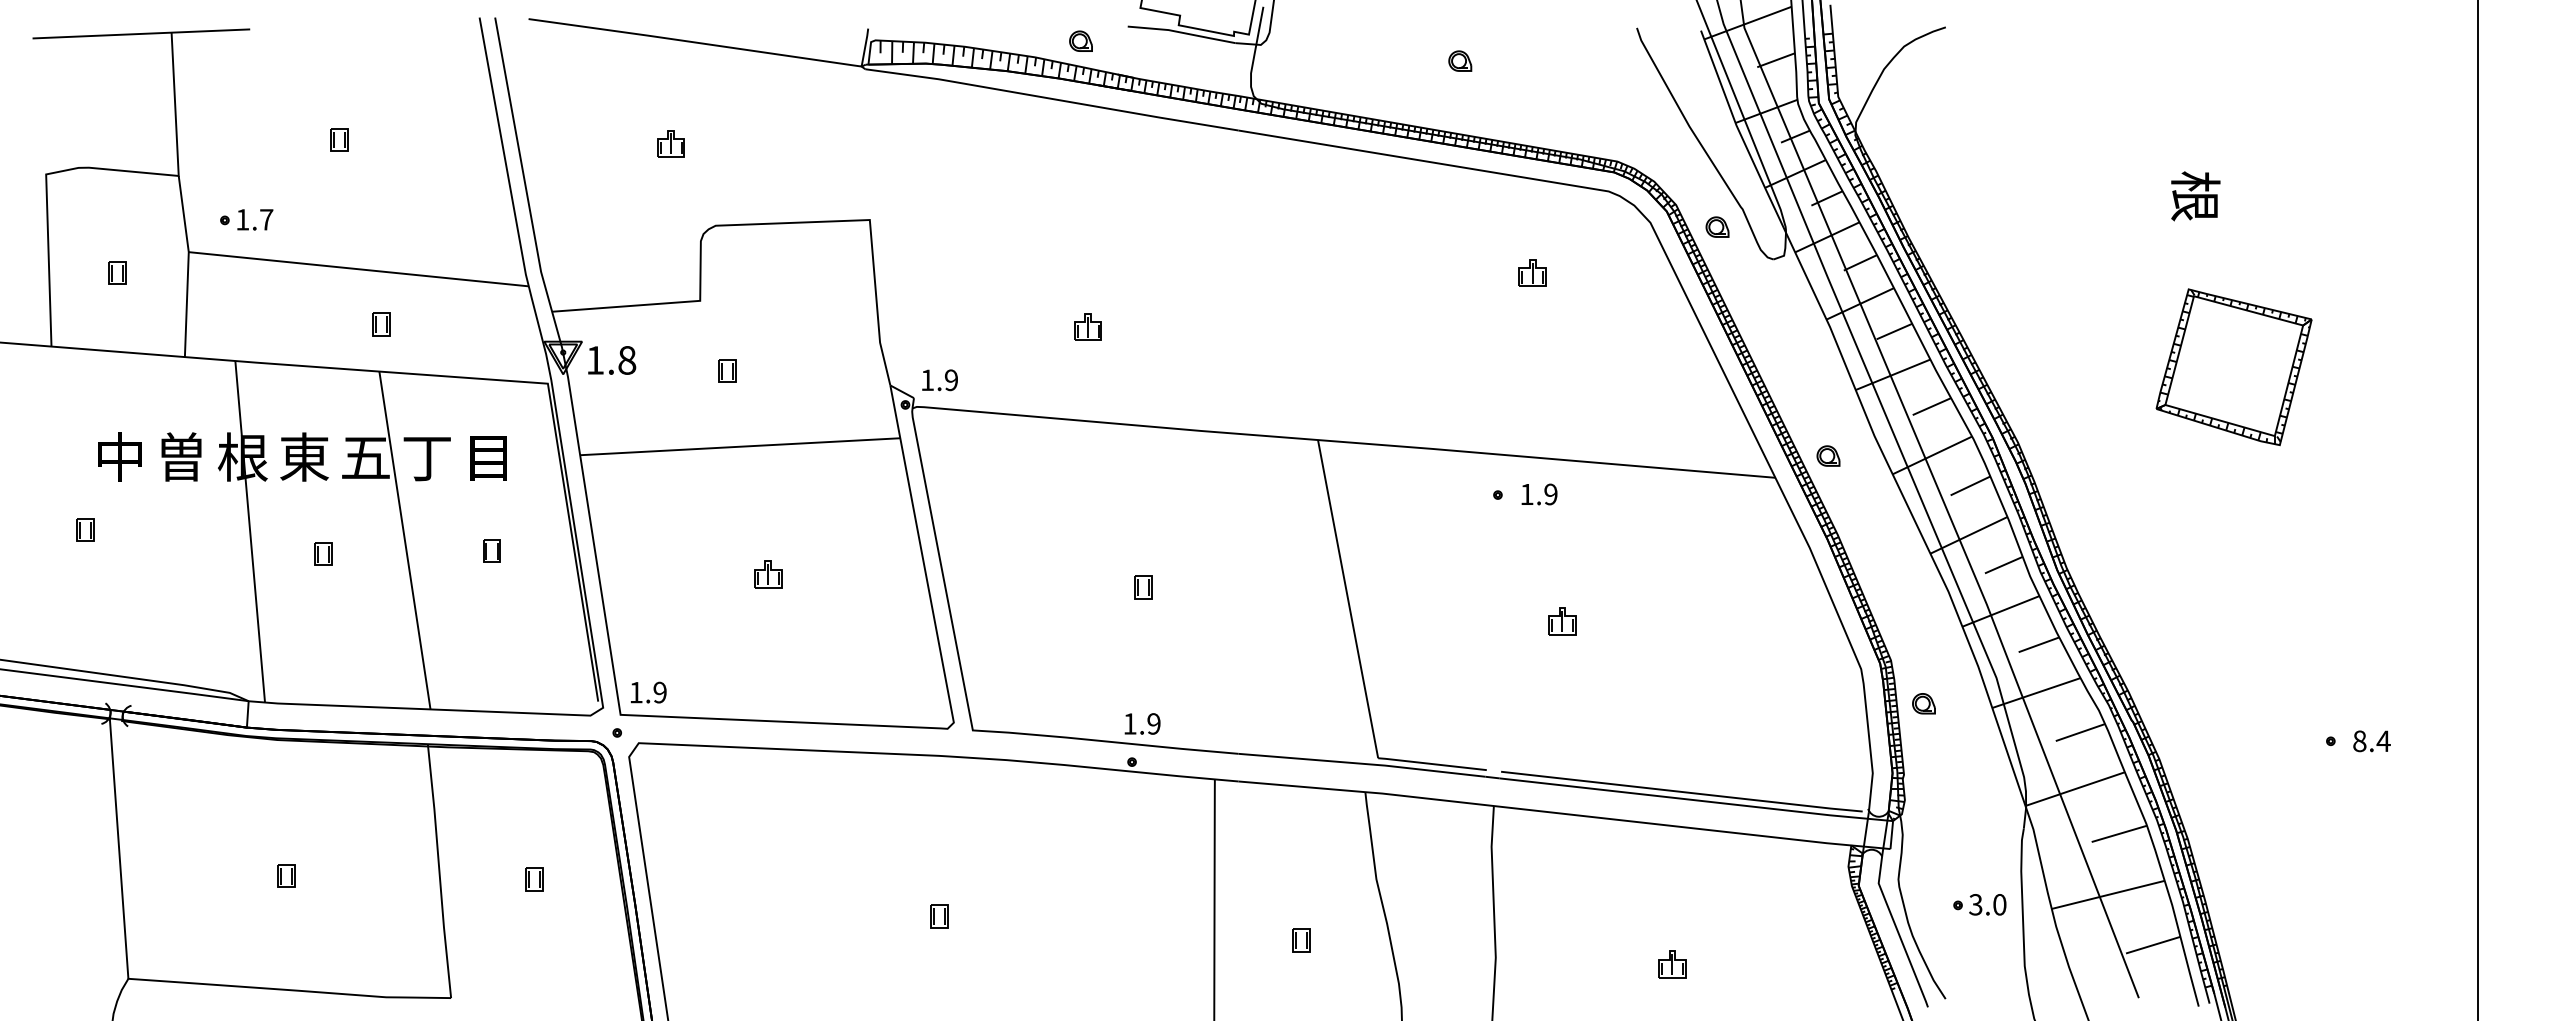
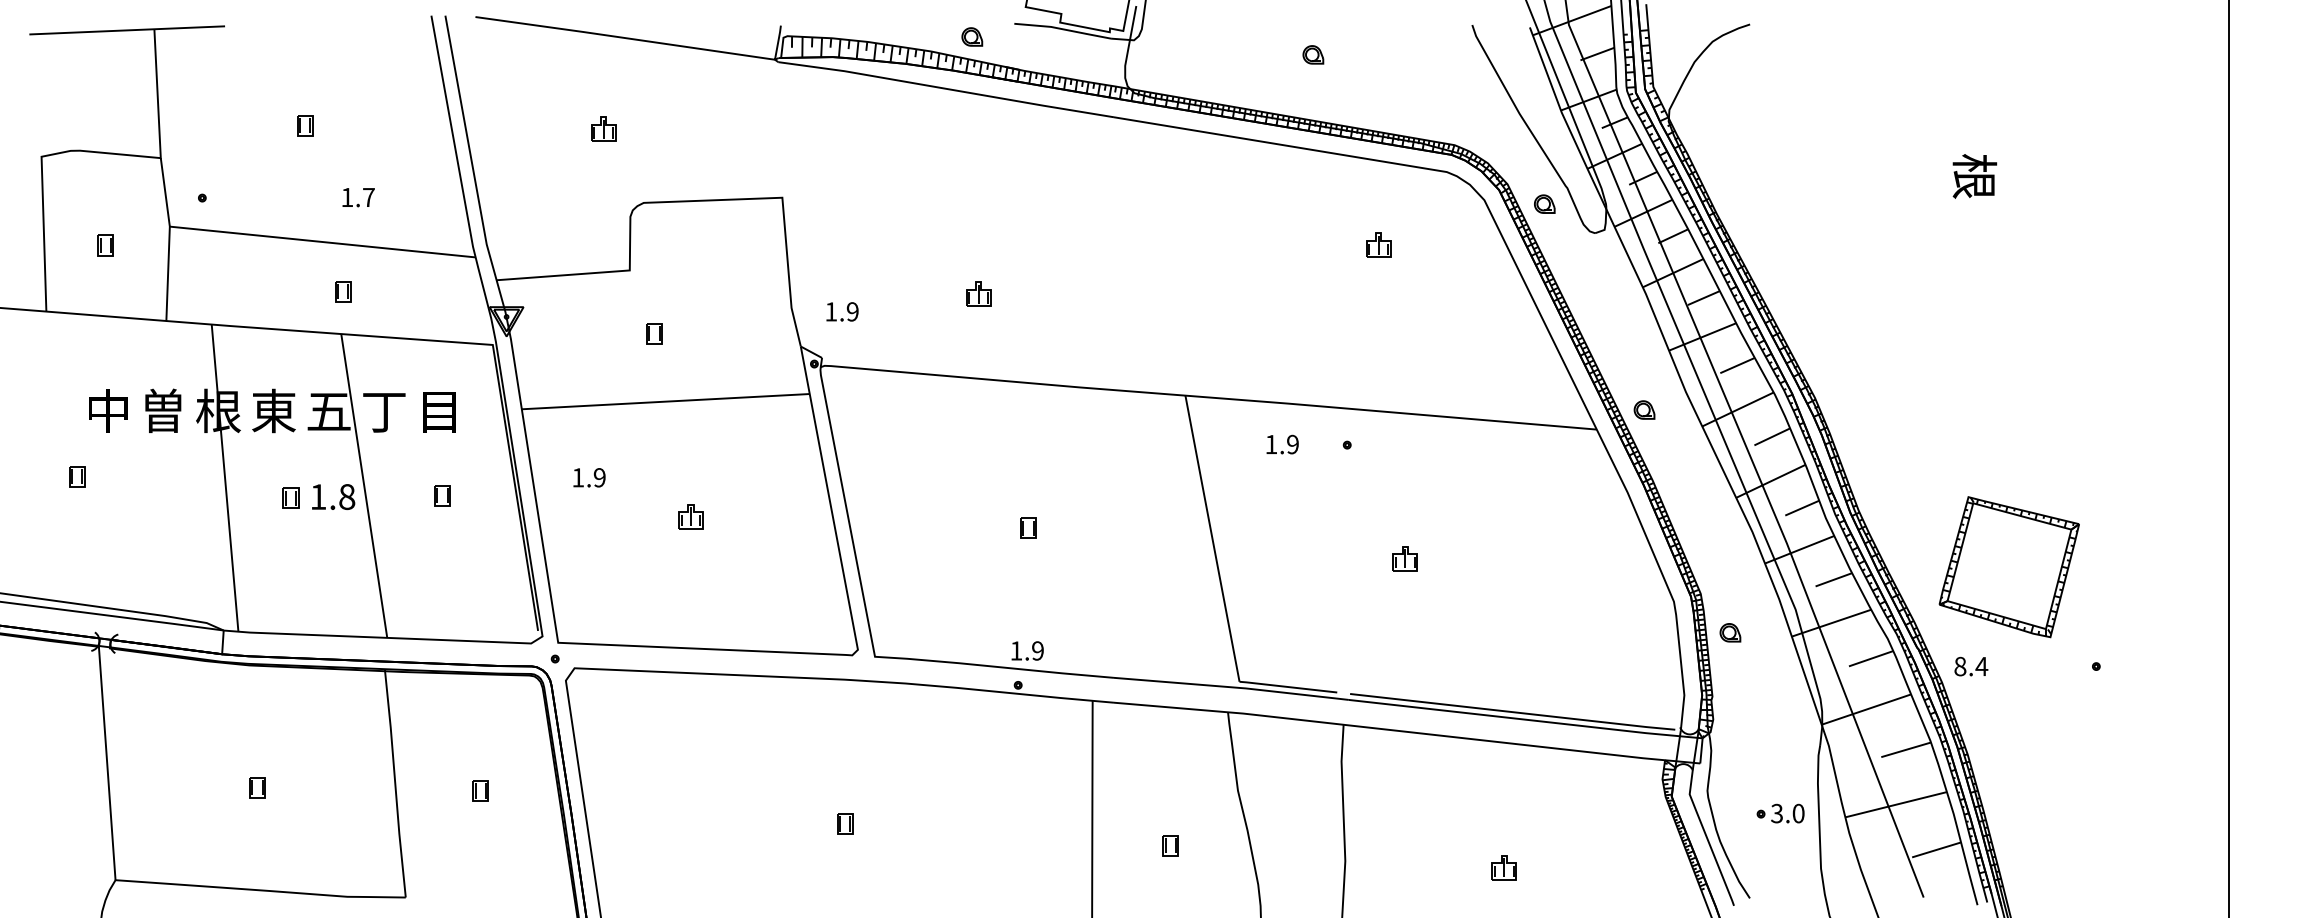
text: (255, 219) -> (358, 197), moved
text: (612, 359) -> (333, 496), moved
part: (2233, 367) -> (2008, 567), moved
text: (940, 379) -> (842, 311), moved
text: (1539, 494) -> (1282, 444), moved
text: (648, 692) -> (589, 477), moved
text: (2372, 741) -> (1971, 666), moved

